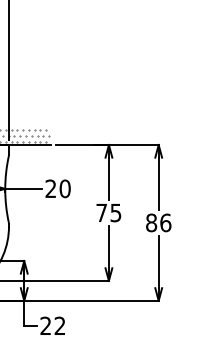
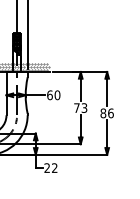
text: (50, 189) -> (49, 95), 20 -> 60
text: (115, 211) -> (84, 107), 75 -> 73

